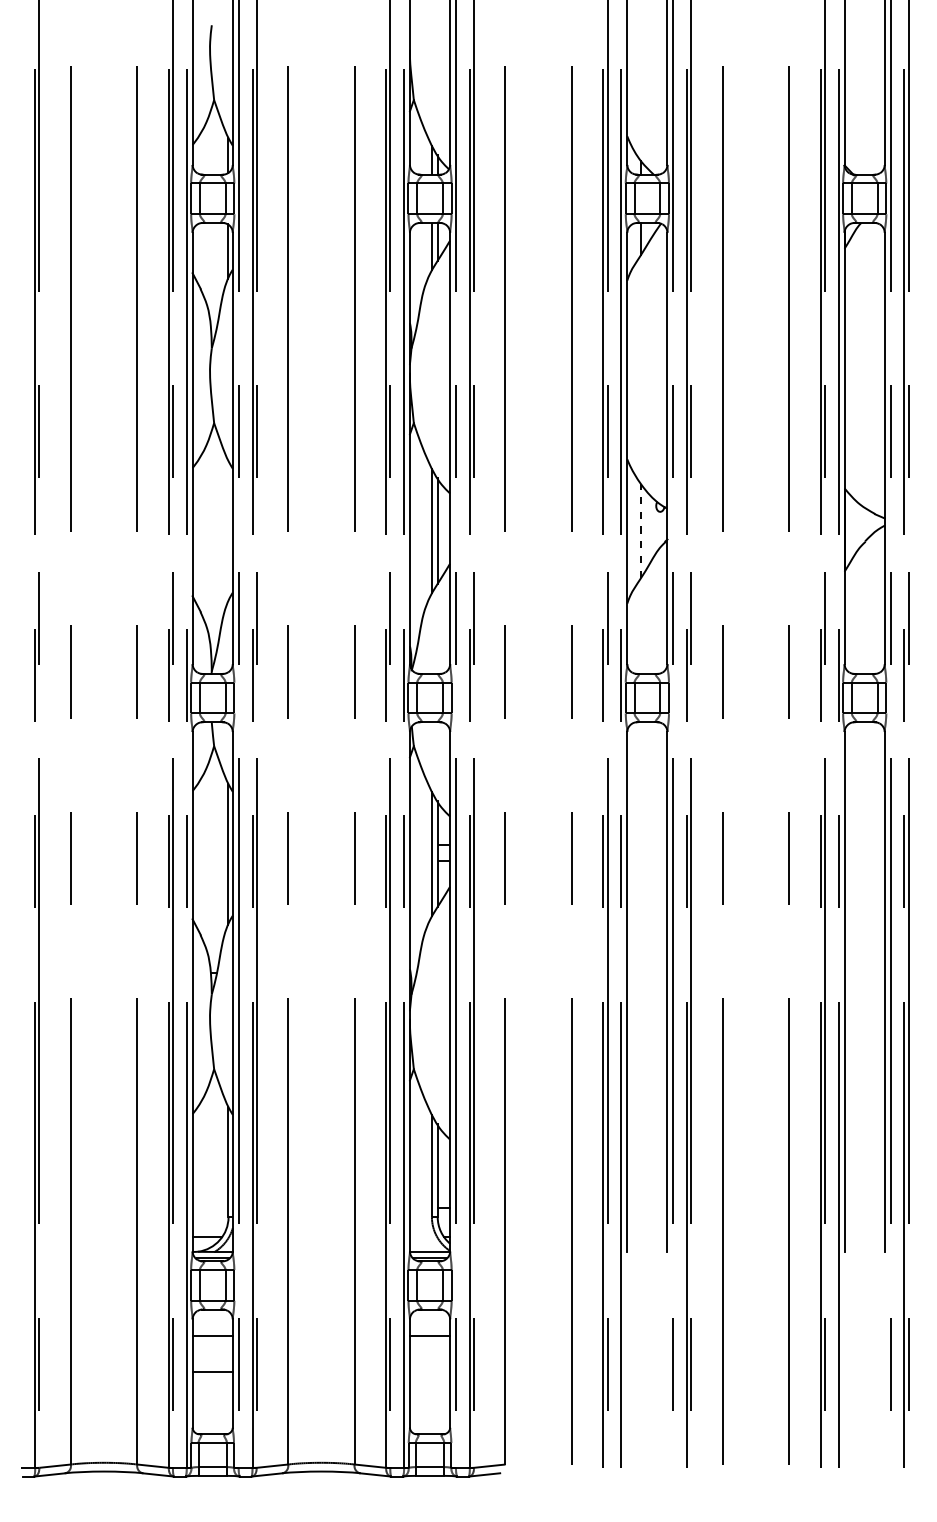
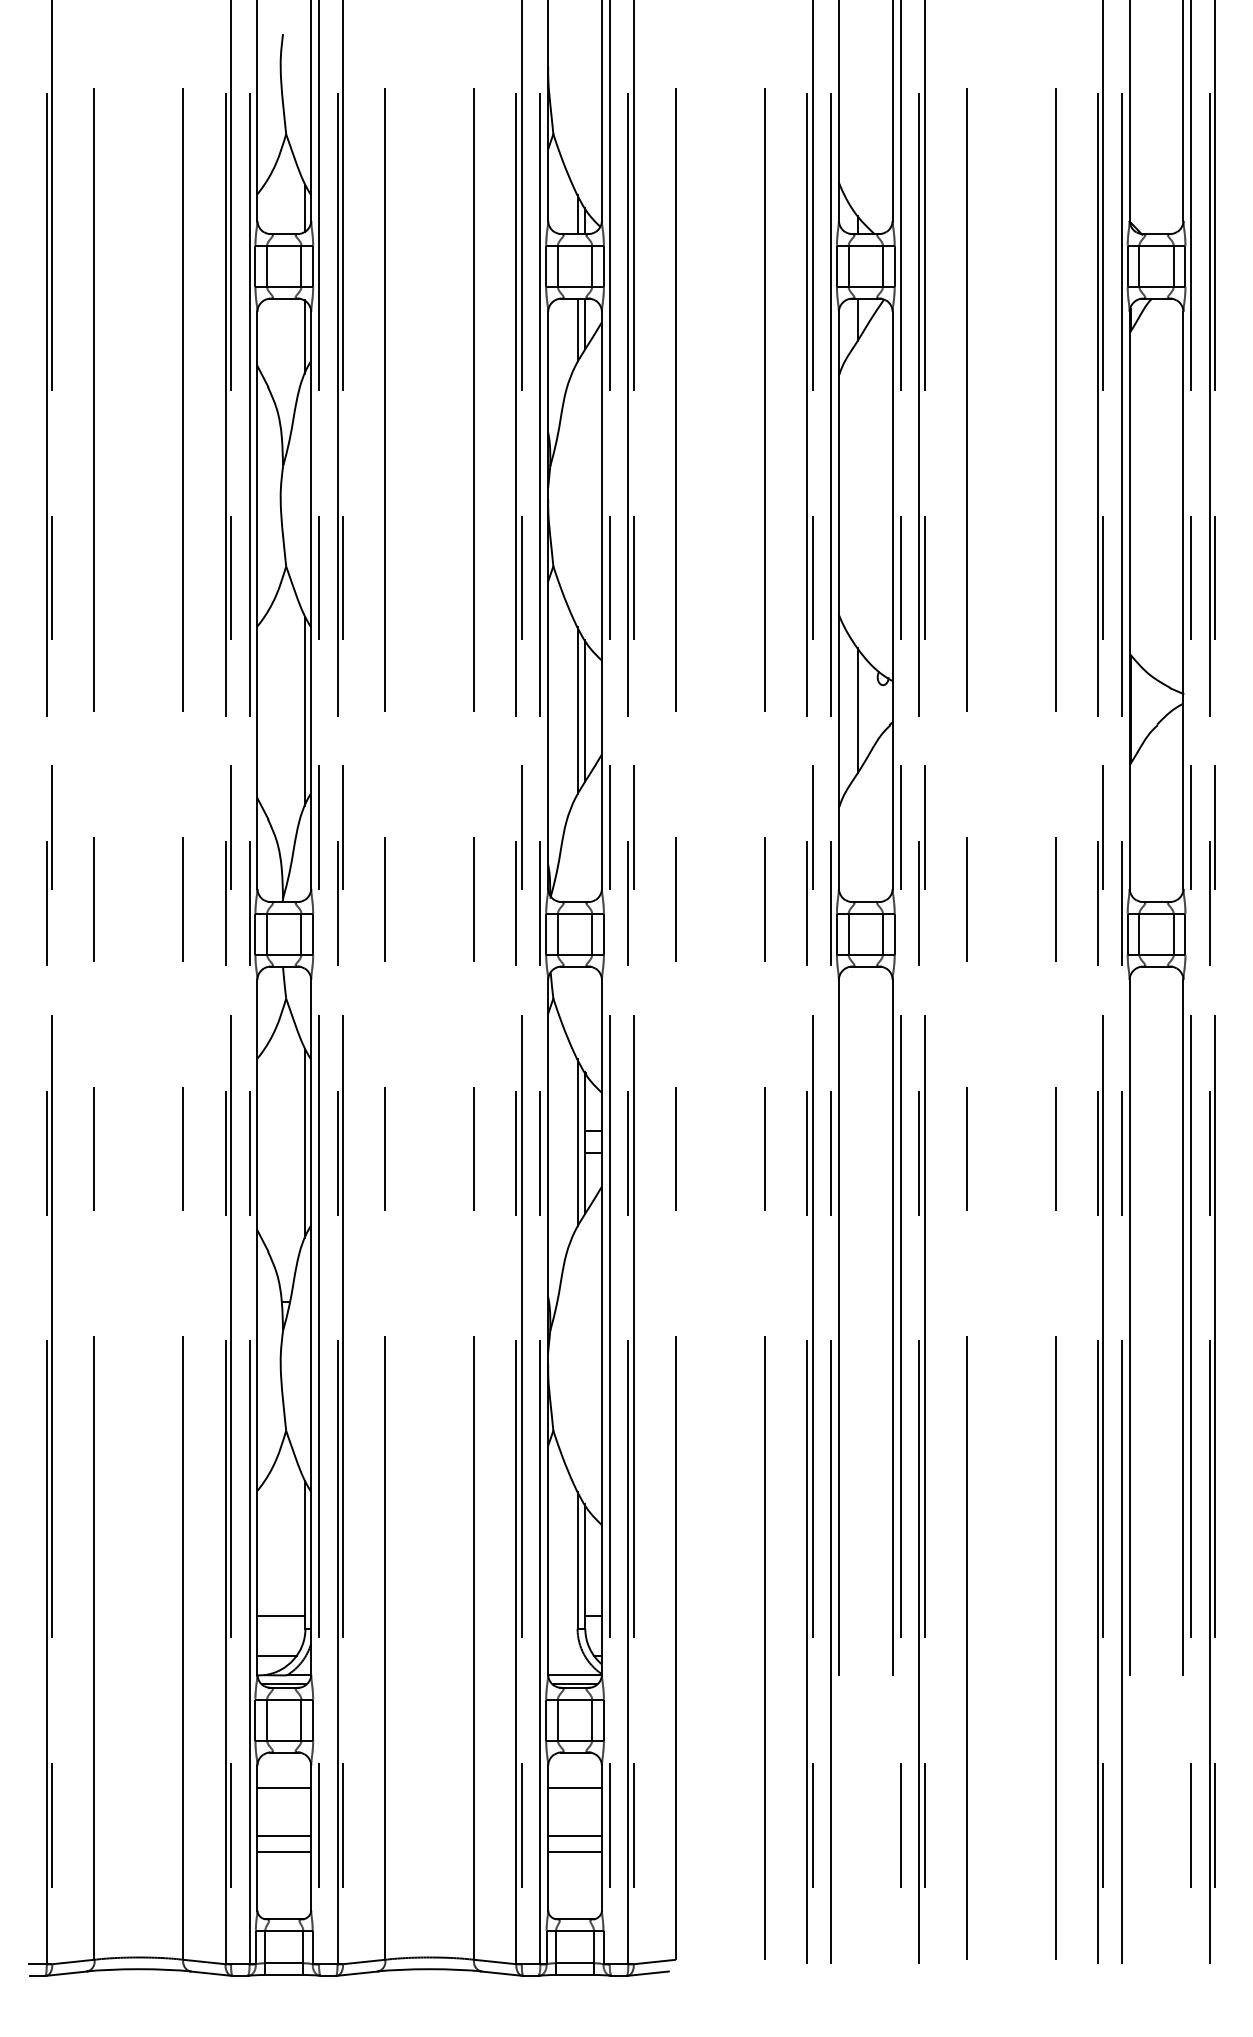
line: (228, 530) -> (305, 710), added
line: (641, 530) -> (857, 710), dashed -> solid
line: (210, 1207) -> (281, 1616), added
line: (429, 1372) -> (574, 1836), added
line: (212, 1384) -> (284, 1852), added
line: (429, 1384) -> (574, 1852), added

